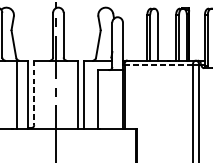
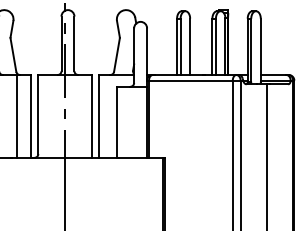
line: (158, 65) -> (190, 80), dashed -> solid
line: (34, 92) -> (38, 114), dashed -> solid

